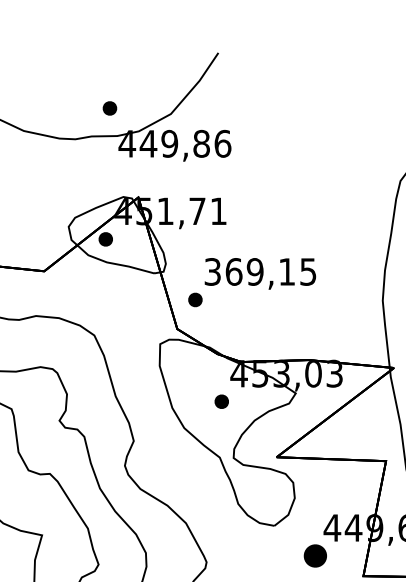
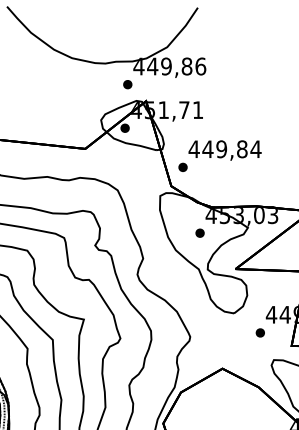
part: (109, 108) -> (127, 84), moved
text: (259, 272) -> (224, 149), 369,15 -> 449,84
part: (313, 555) -> (259, 332), size x0.62

